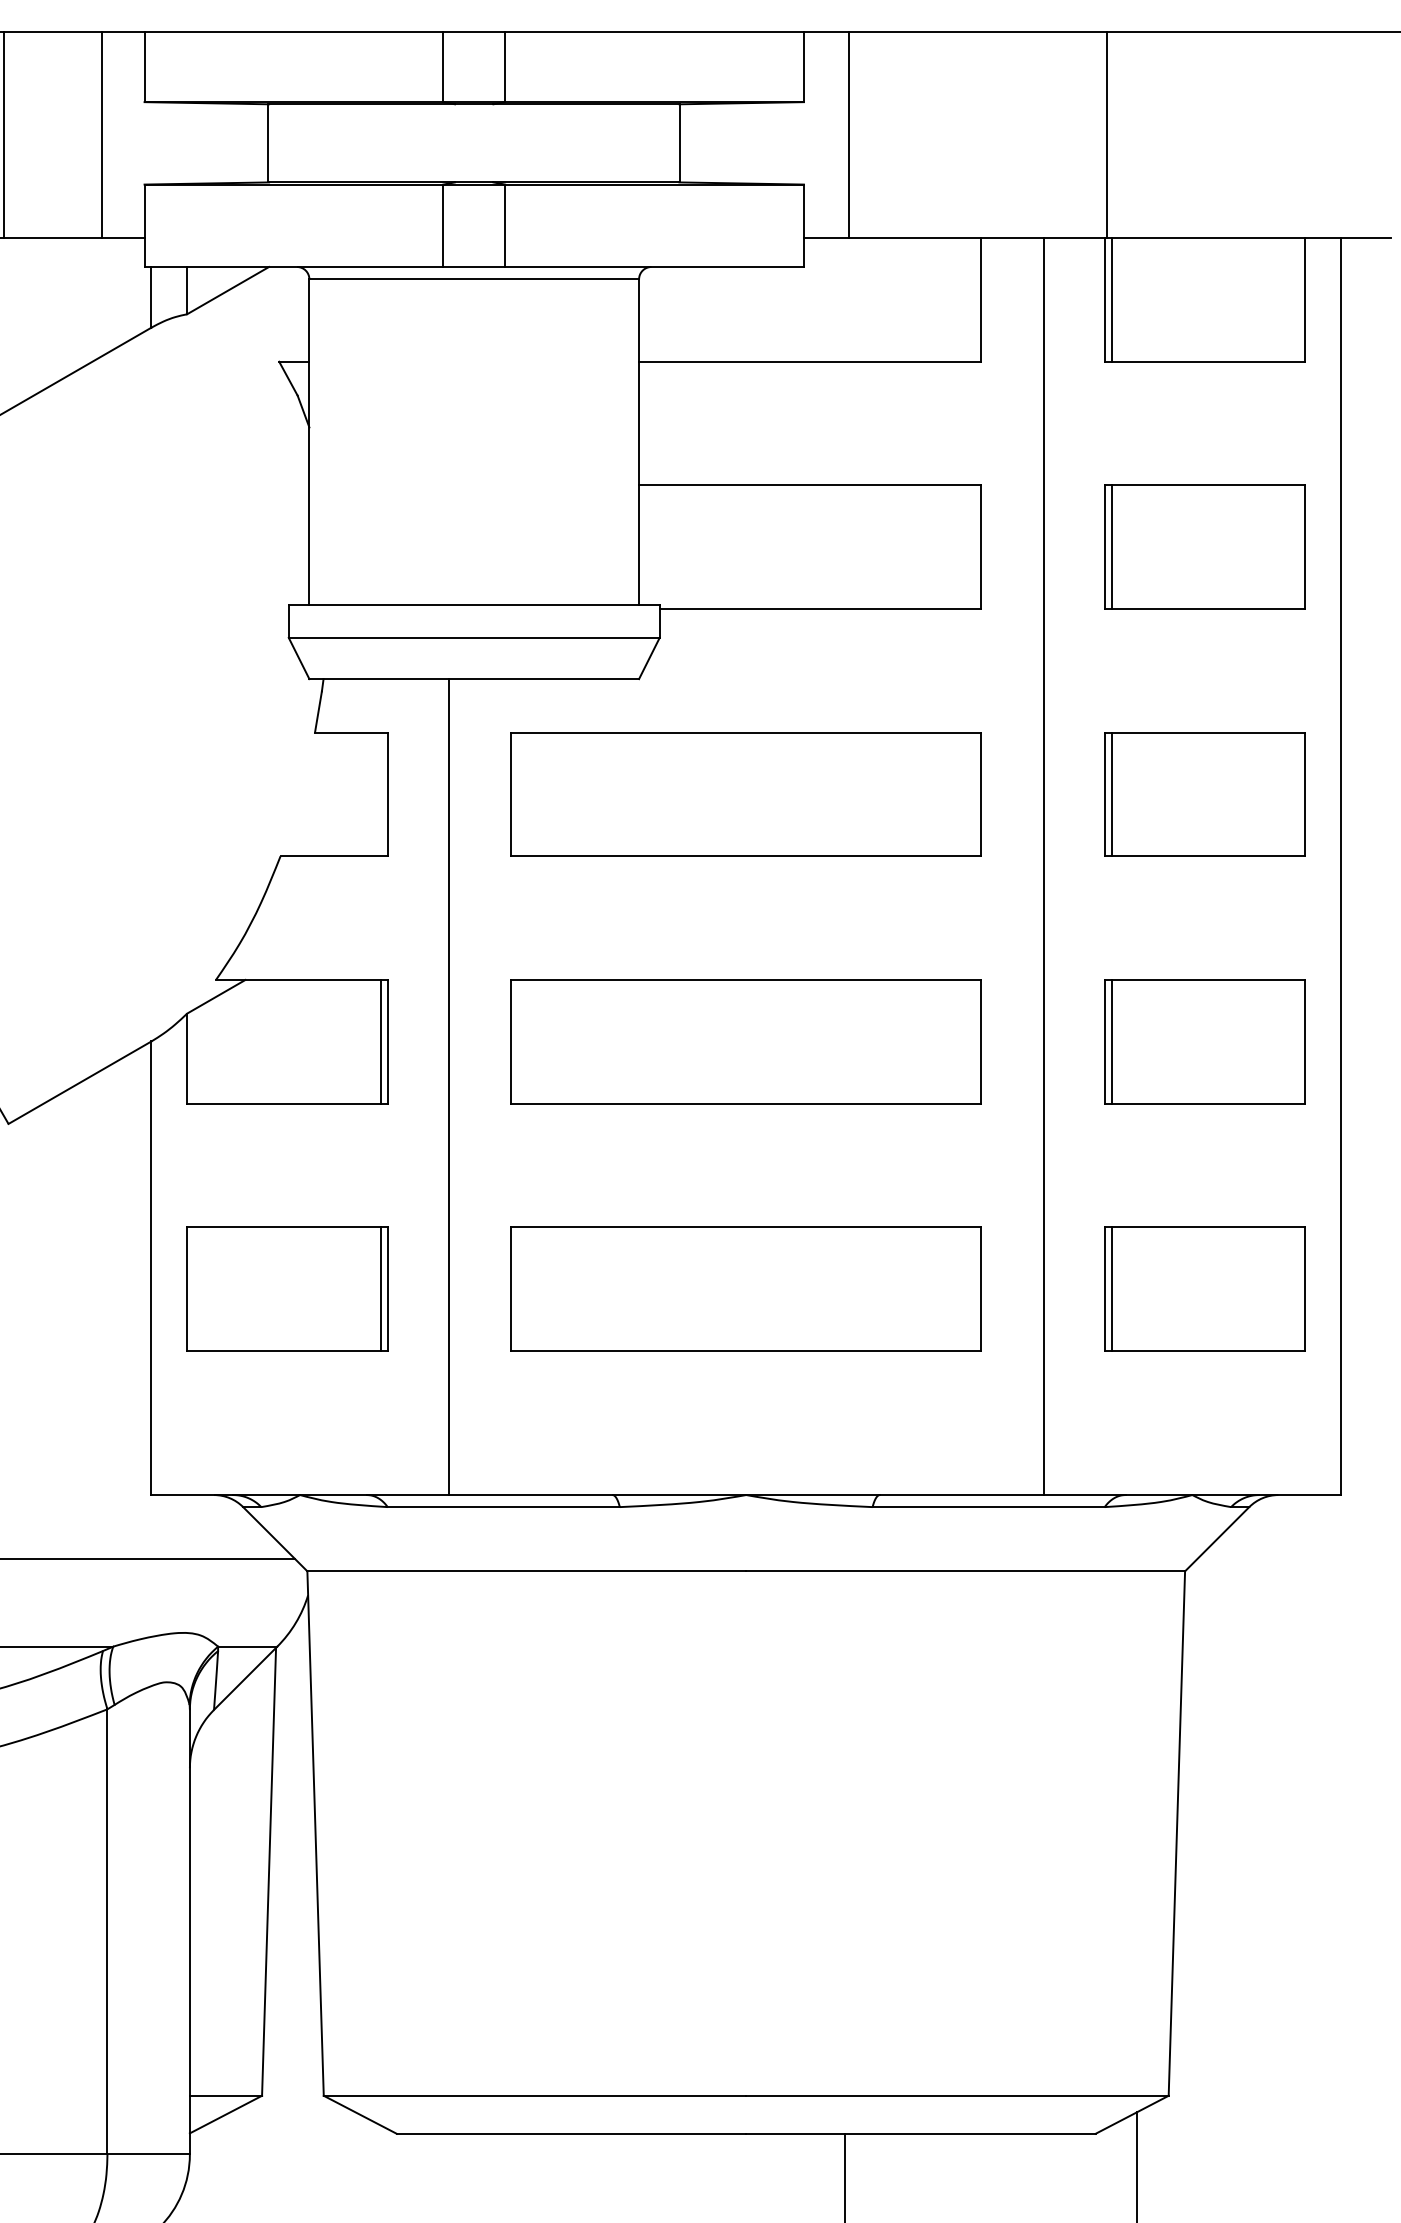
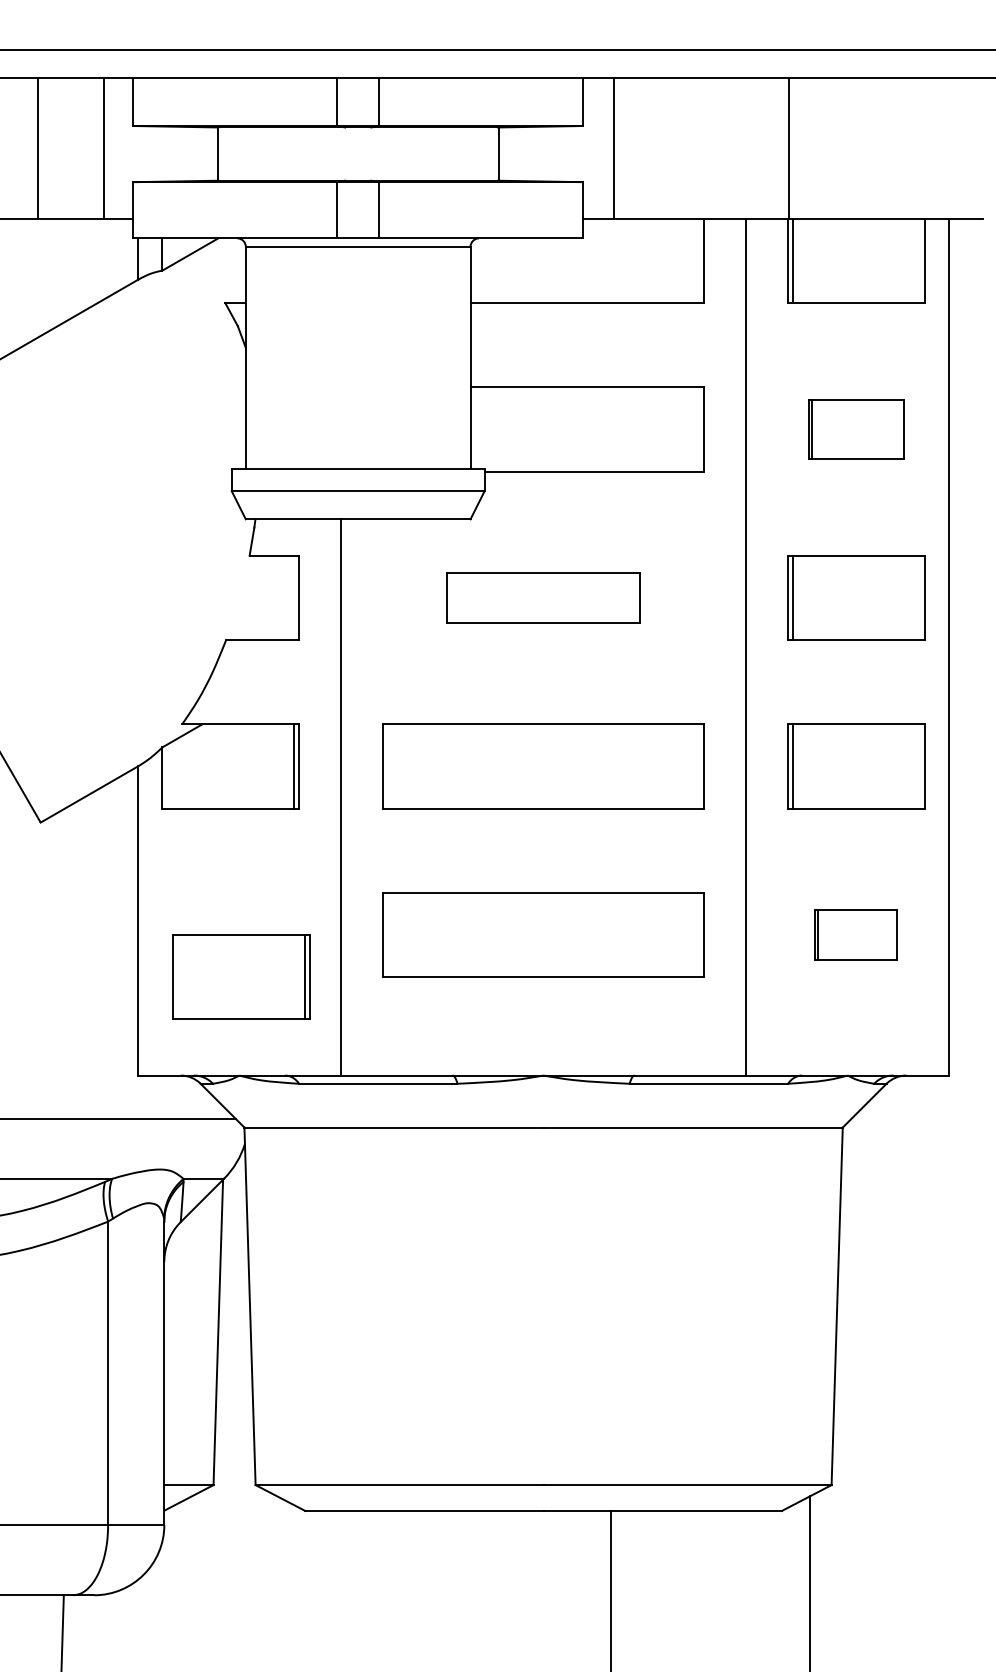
part: (1205, 547) -> (856, 429), size x0.7
part: (746, 793) -> (543, 597), size x0.6
part: (286, 1288) -> (241, 976), moved
part: (1205, 1288) -> (856, 934), size x0.6

